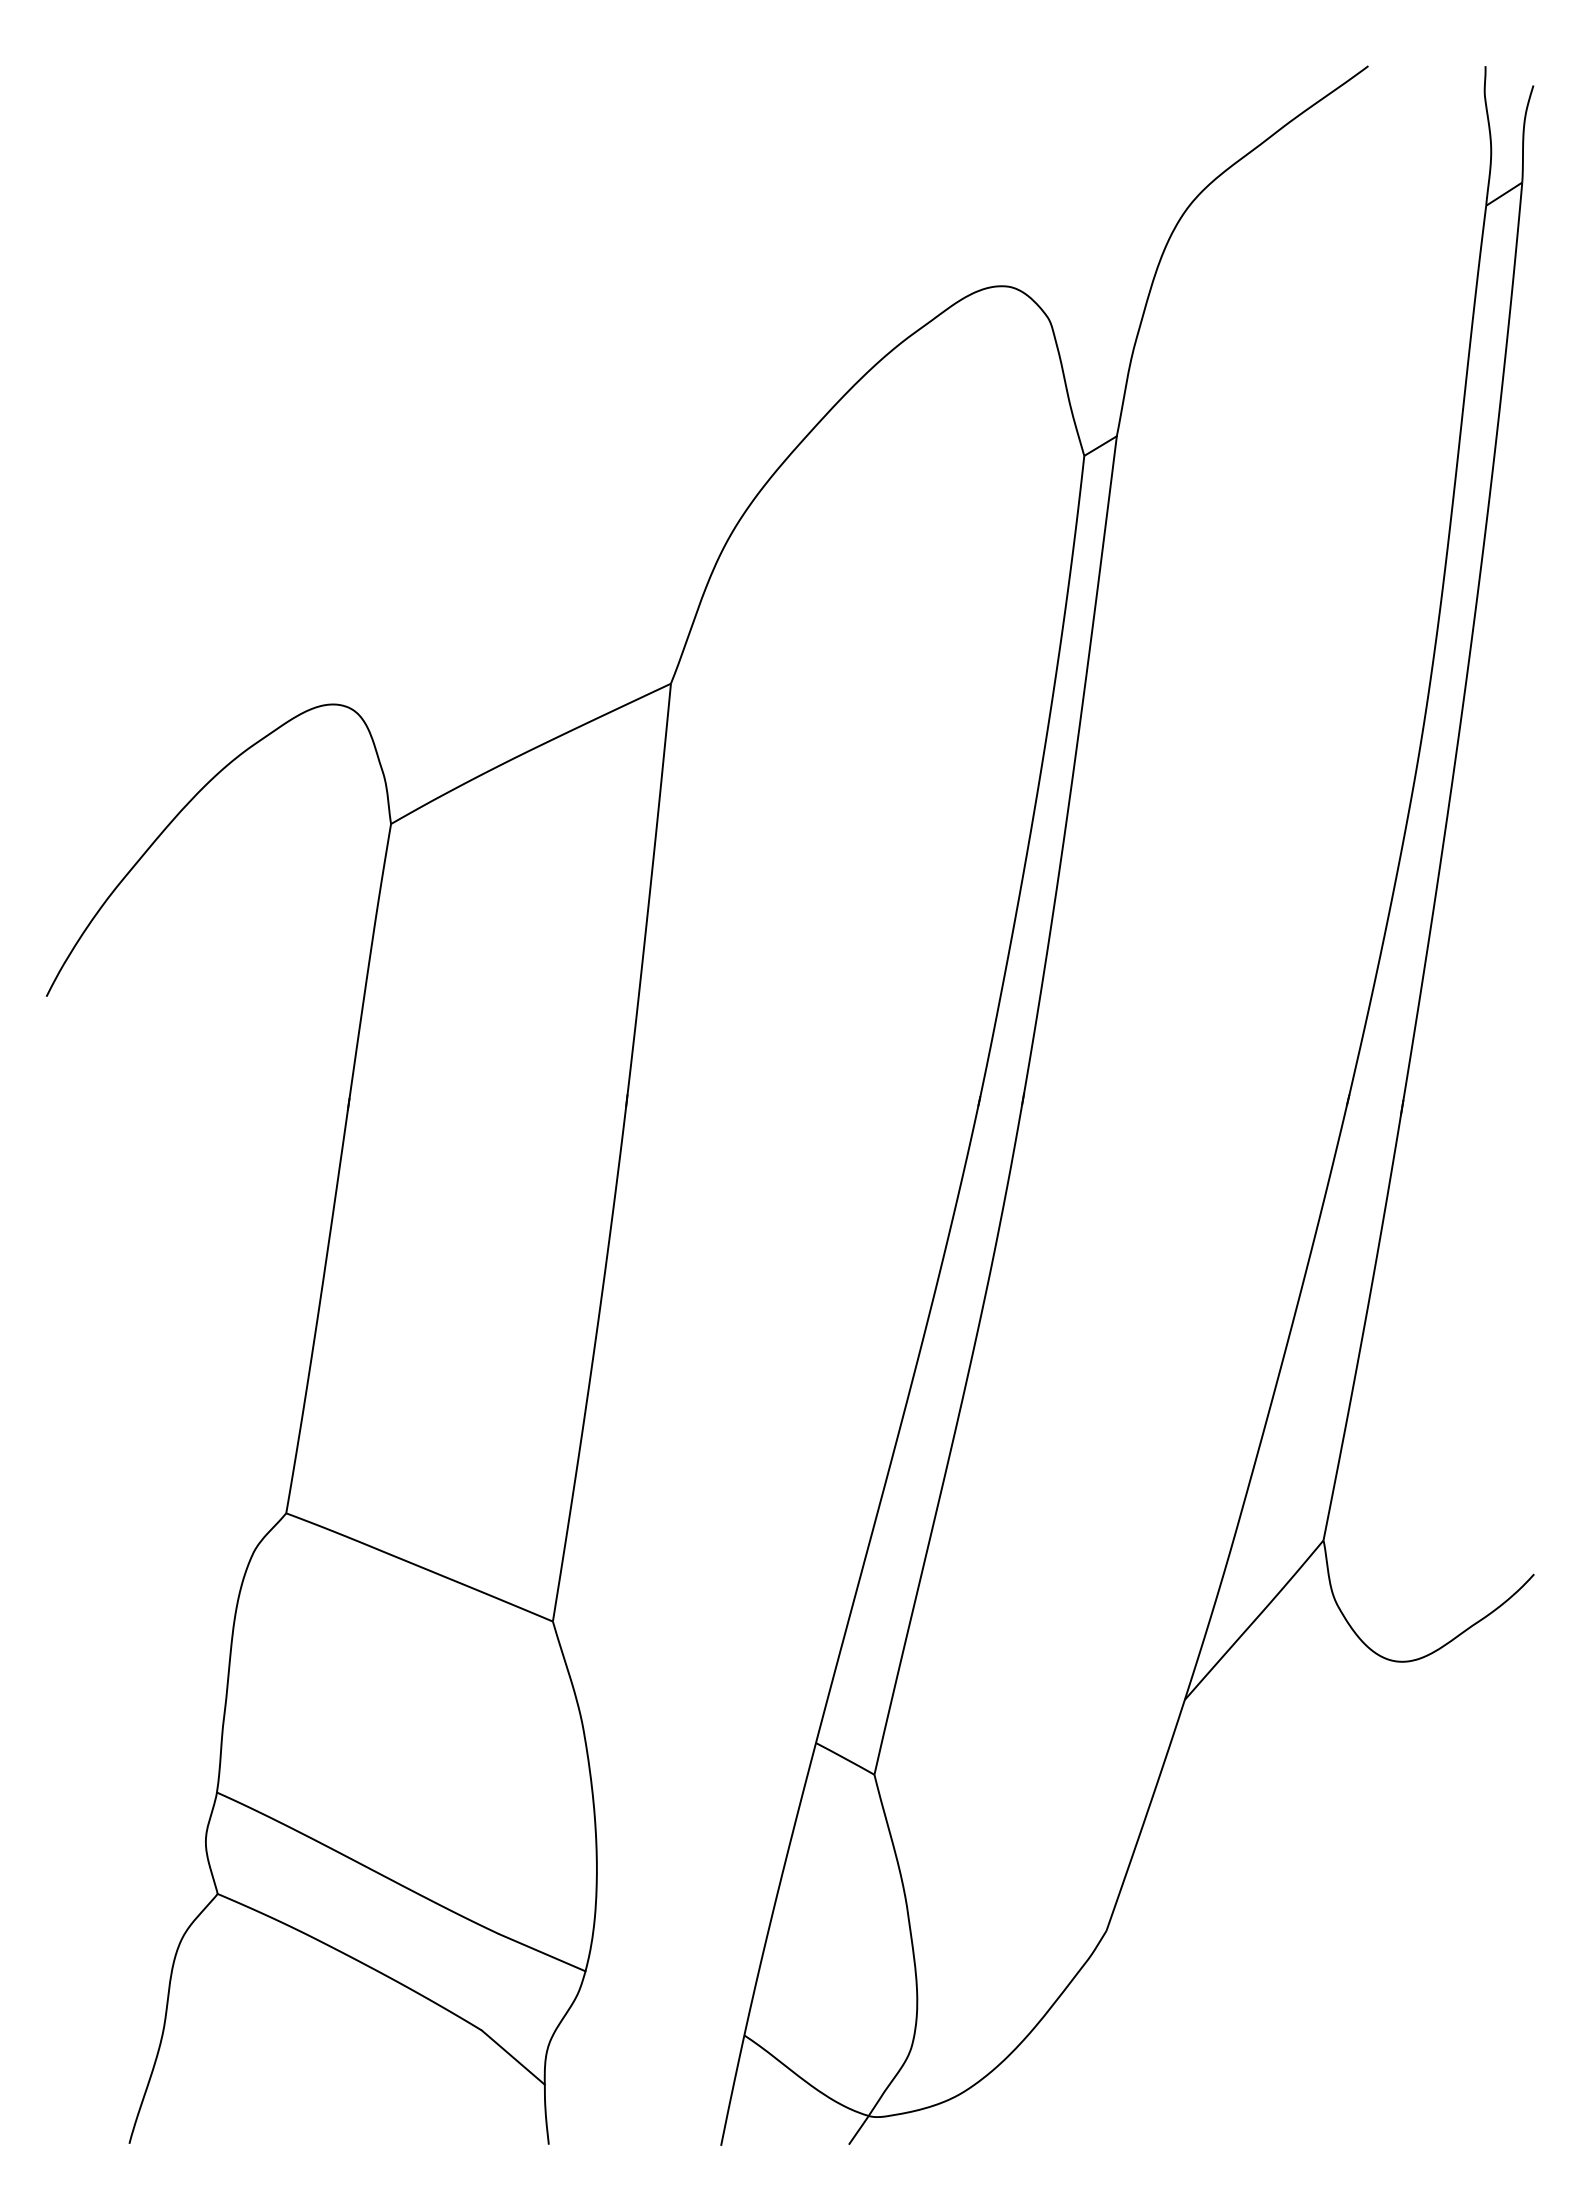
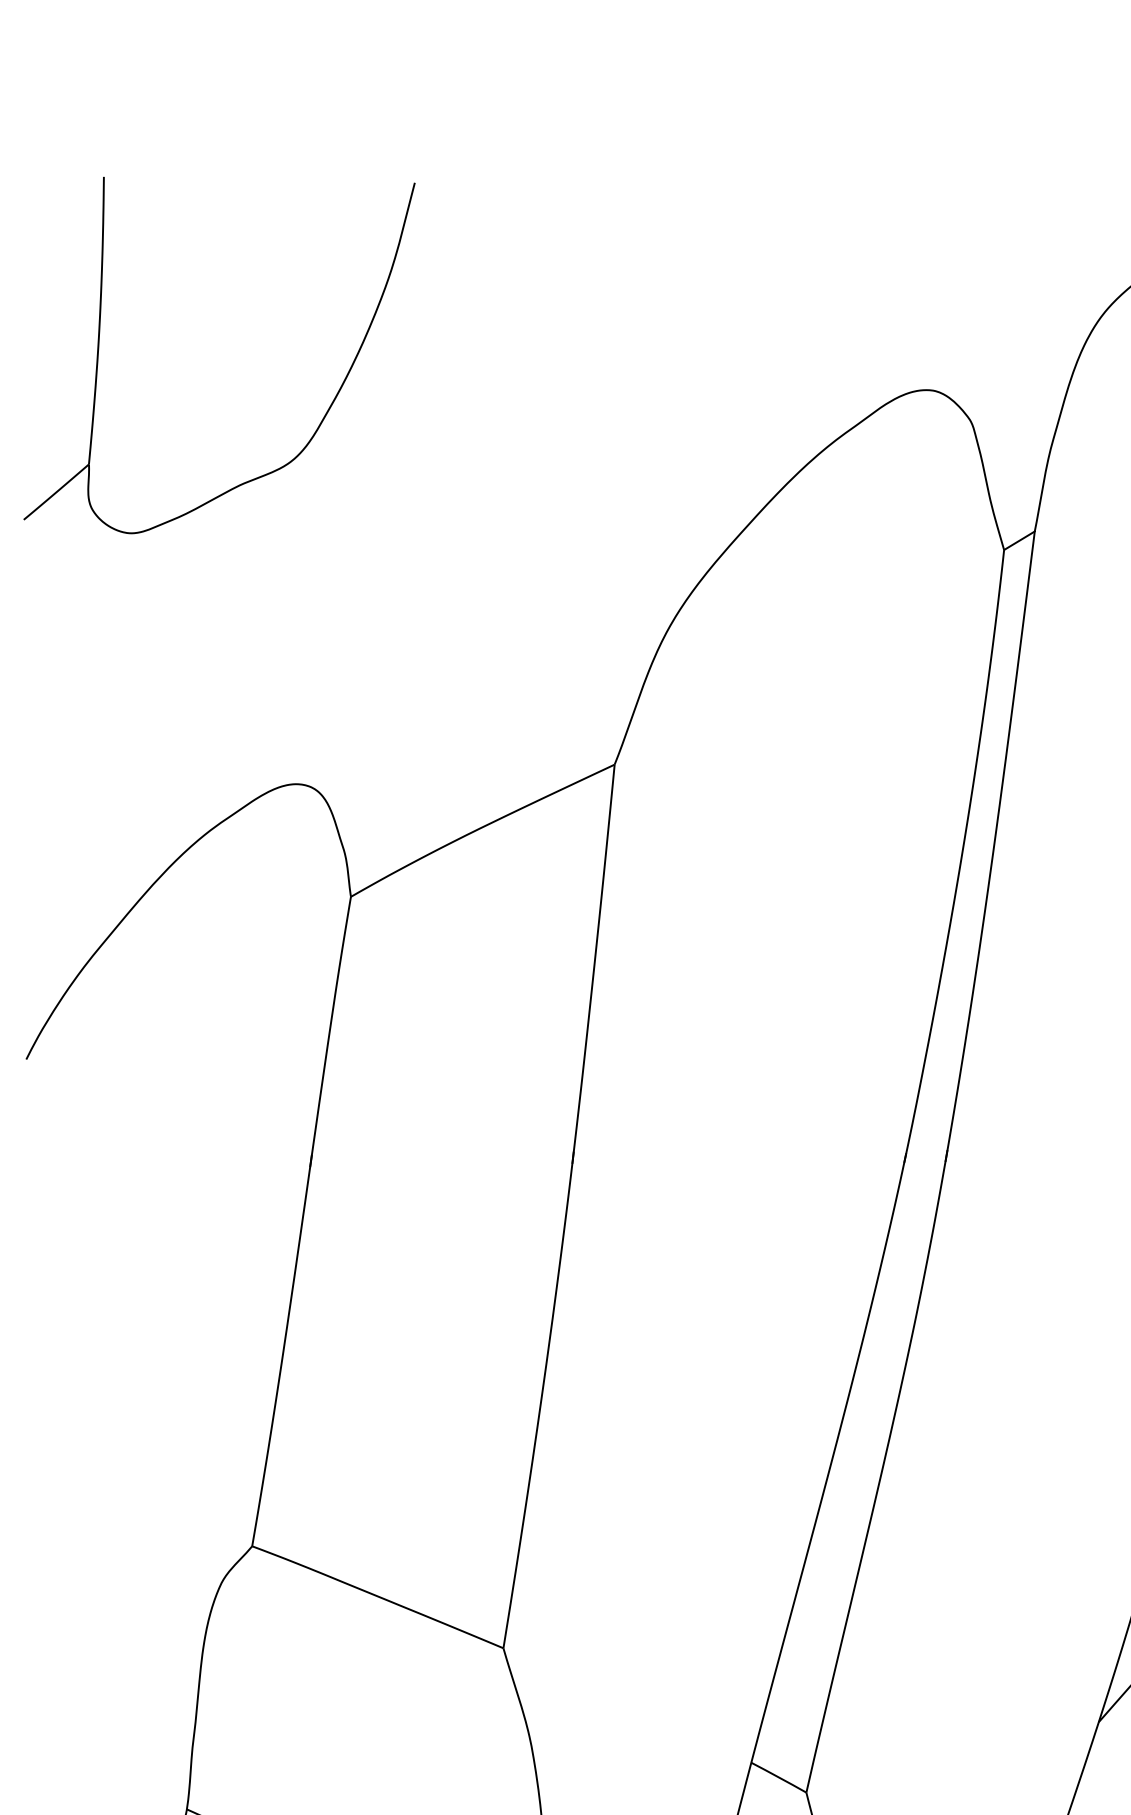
part: (124, 236) -> (99, 343), added

